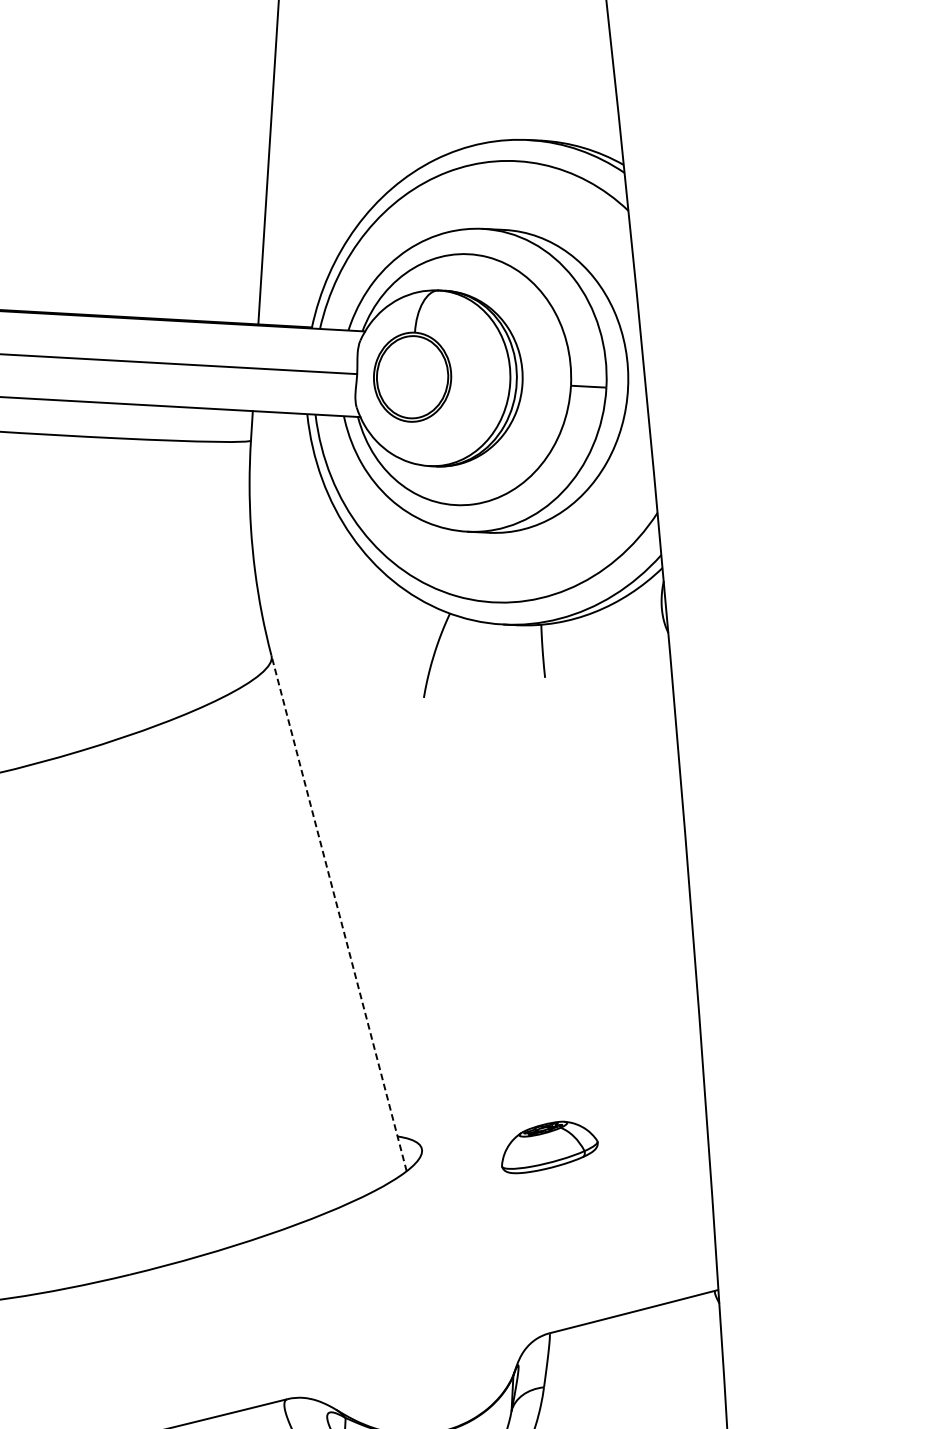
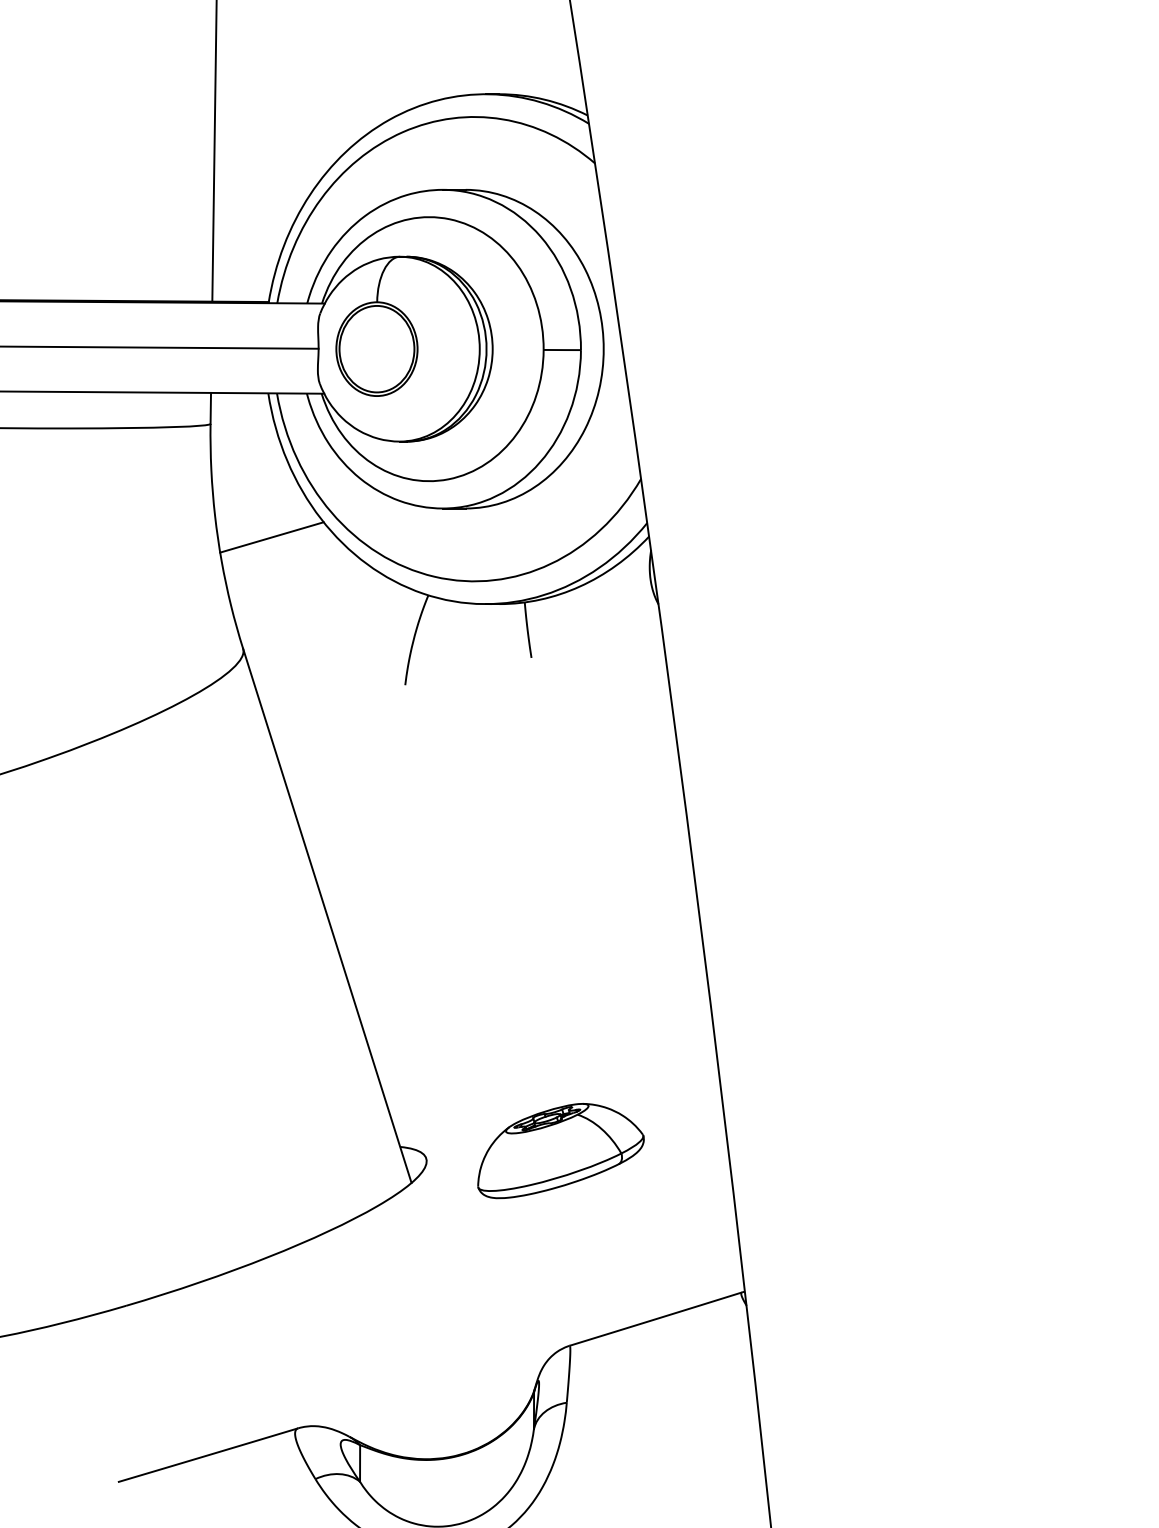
line: (303, 551) -> (271, 537), added
line: (339, 913) -> (327, 915), dashed -> solid
part: (549, 1148) -> (560, 1151), size x1.67

